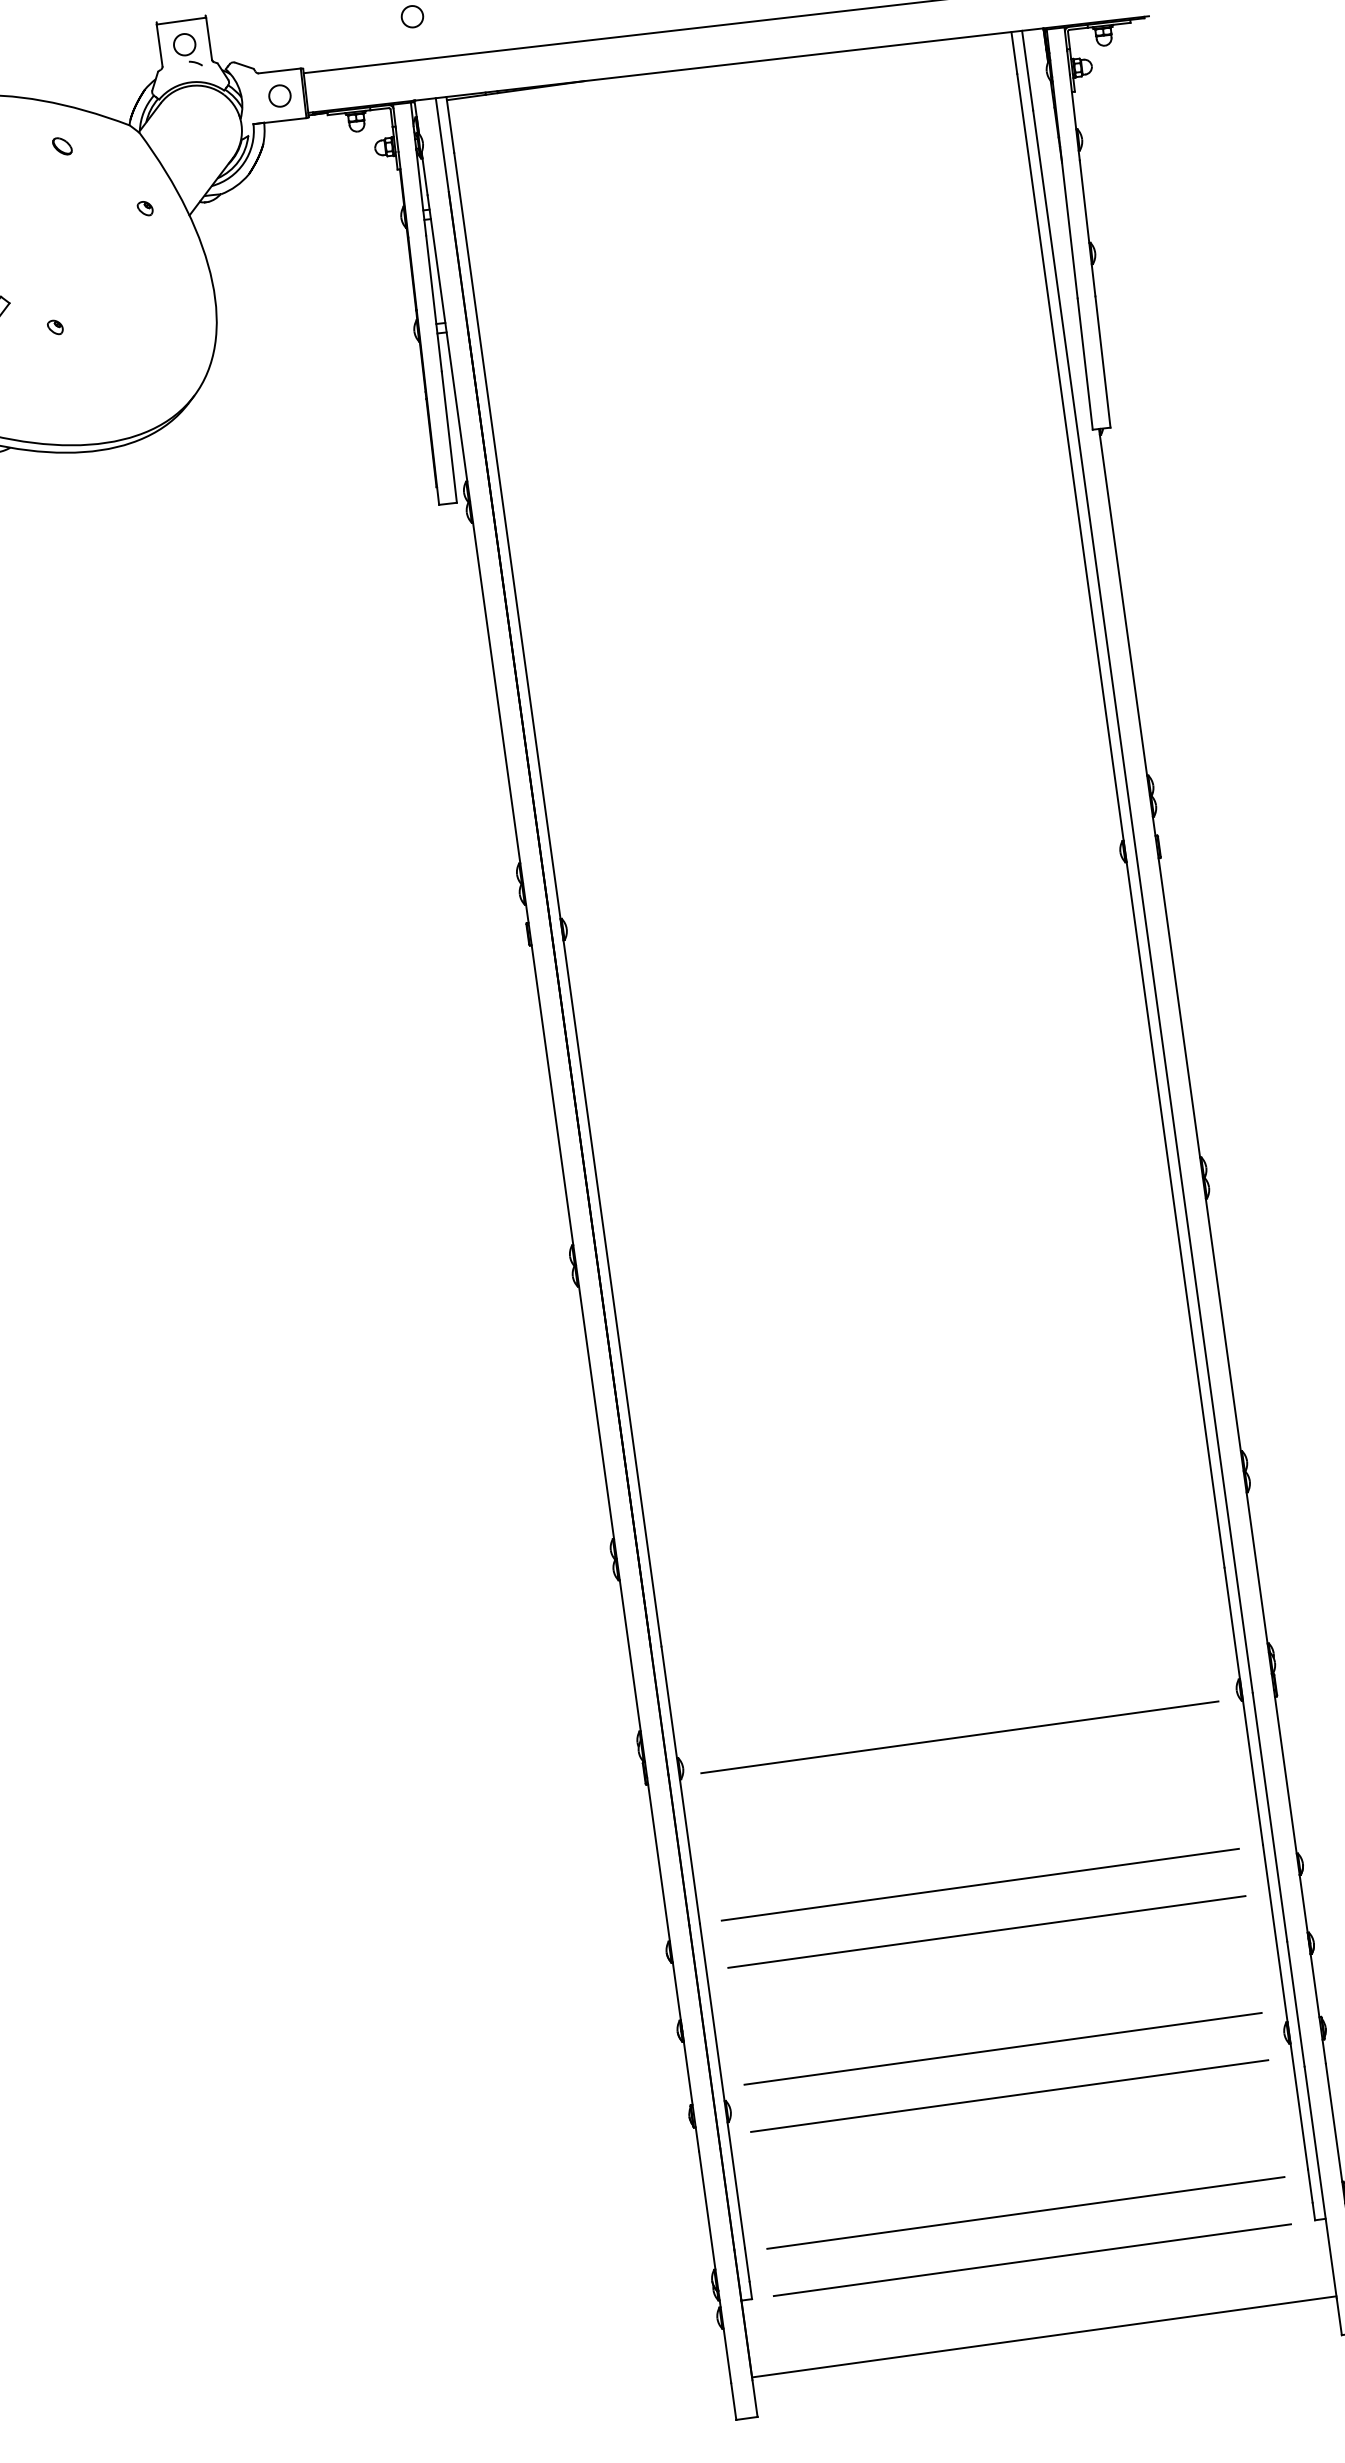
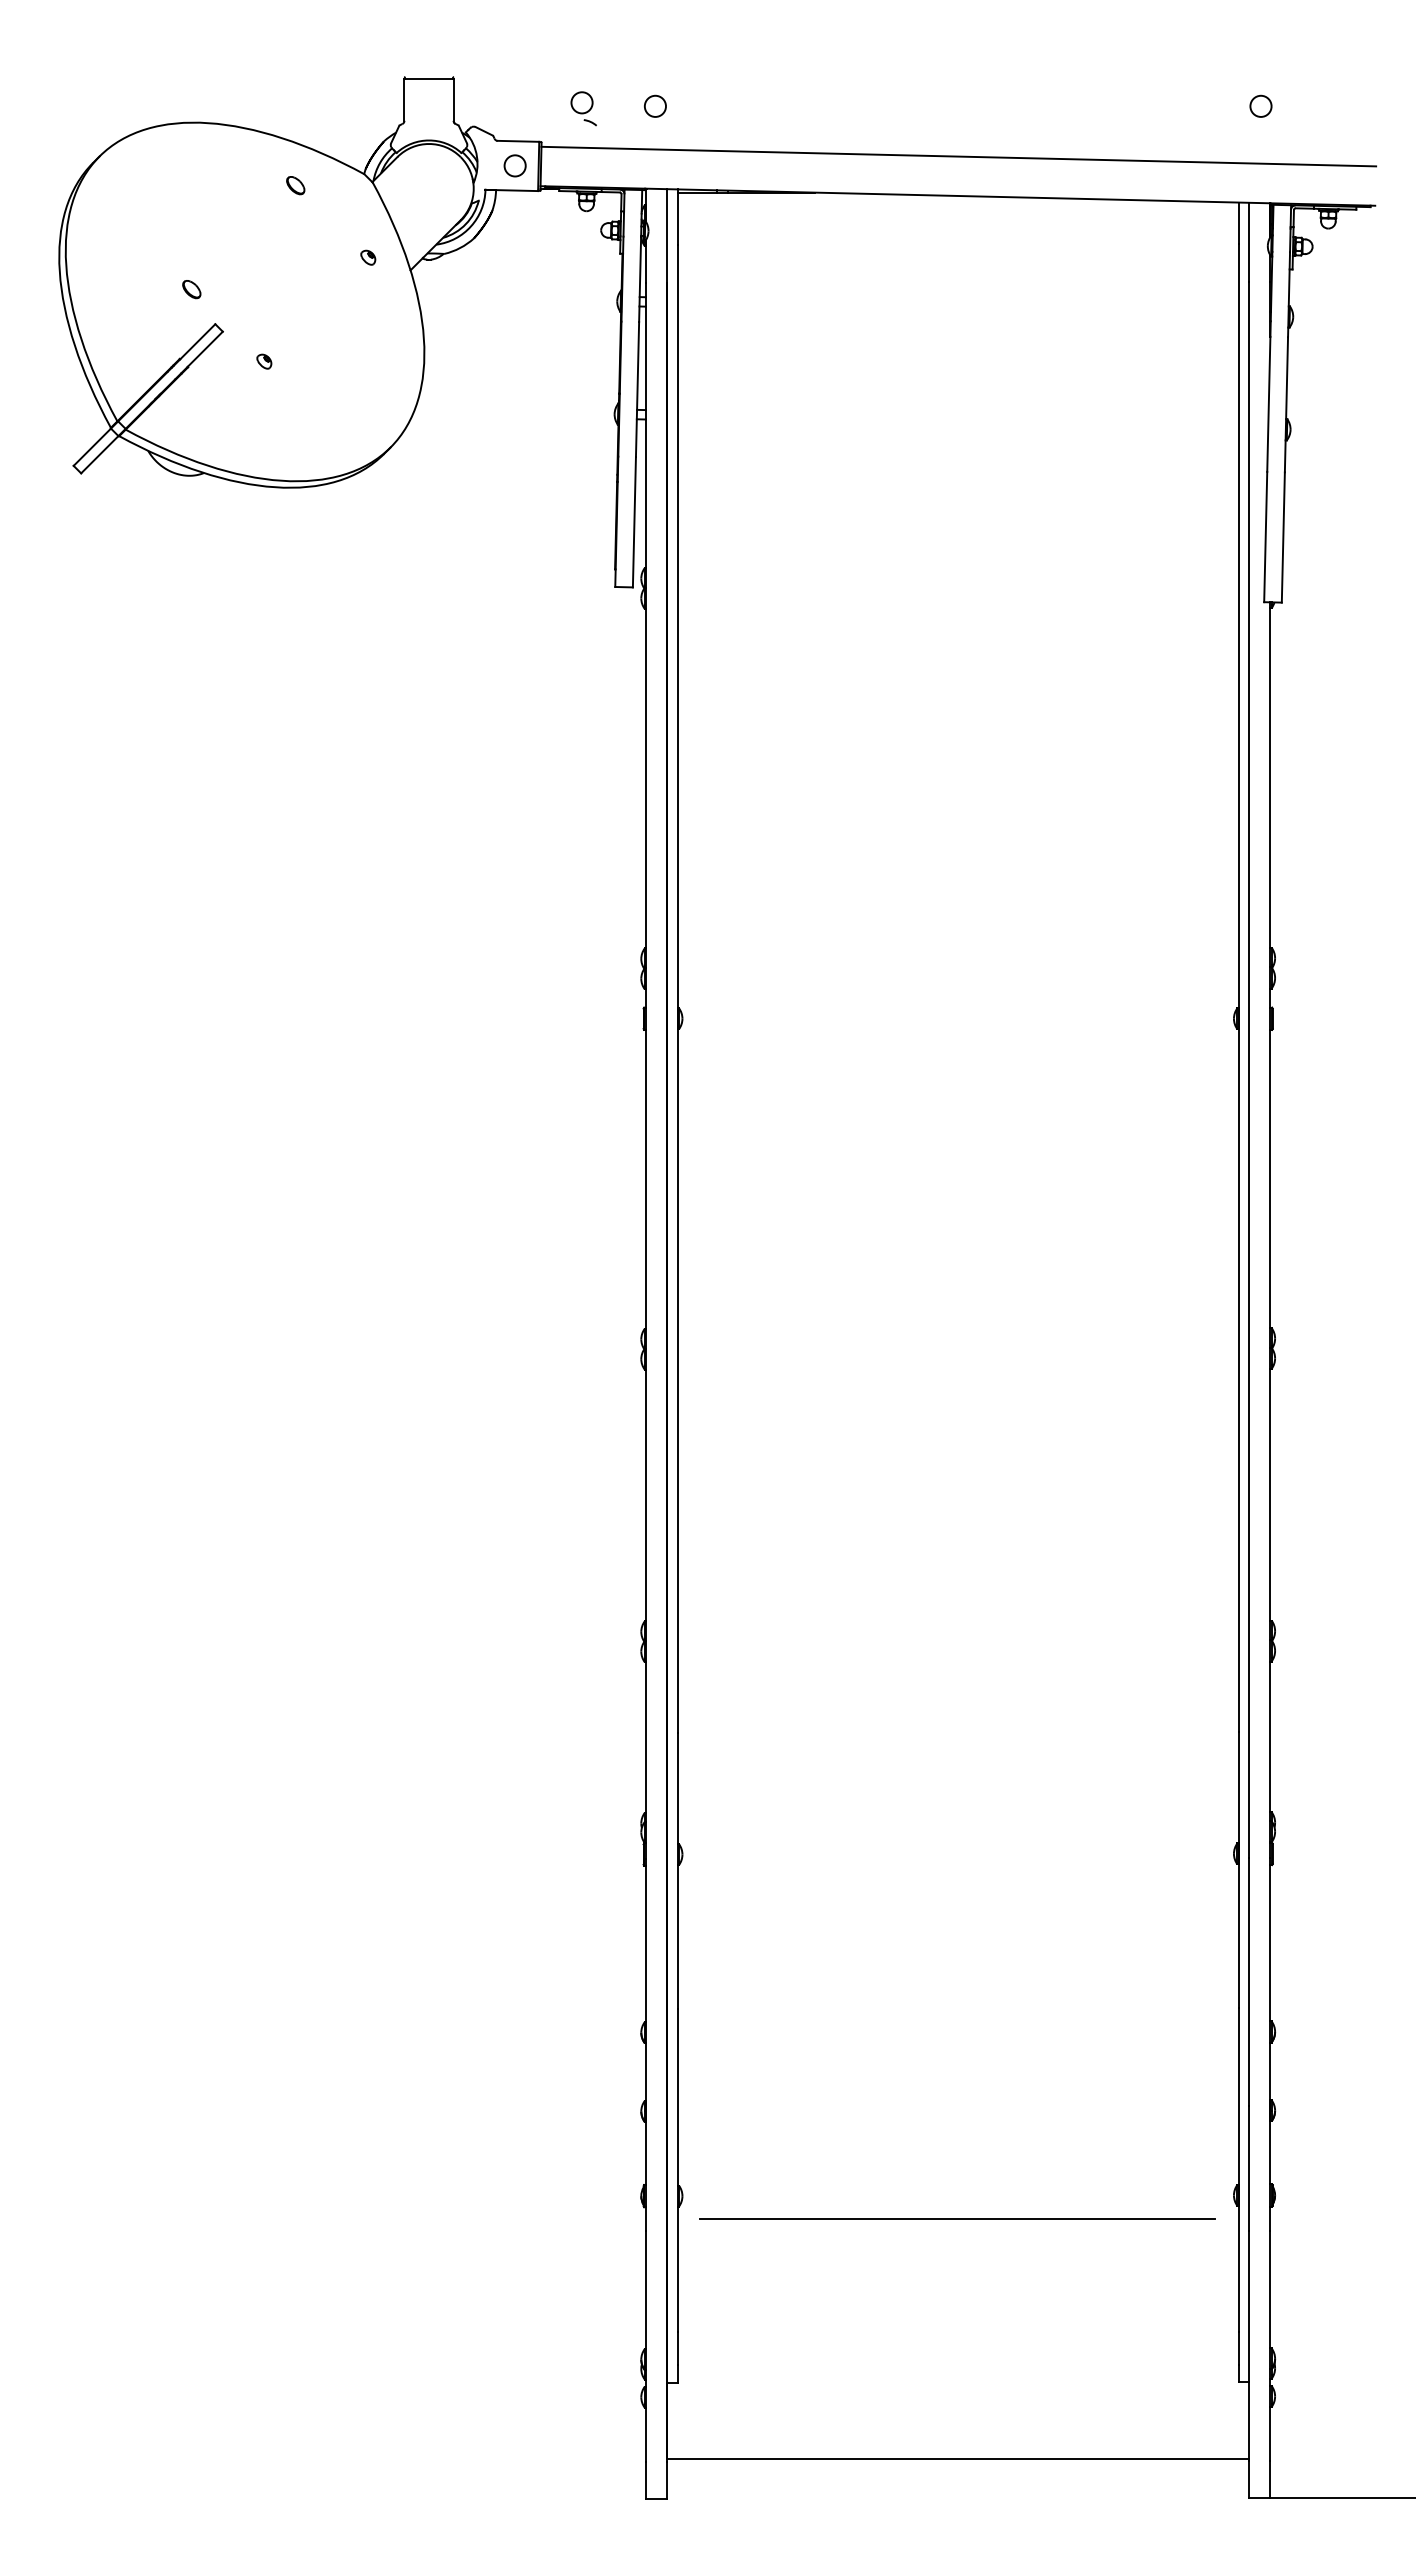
part: (186, 50) -> (583, 108), moved
line: (960, 1736) -> (957, 1861), removed
line: (979, 1884) -> (956, 2008), removed
line: (986, 1931) -> (956, 2055), removed
line: (1002, 2049) -> (956, 2172), removed
line: (1025, 2212) -> (956, 2335), removed
line: (1032, 2259) -> (957, 2382), removed

